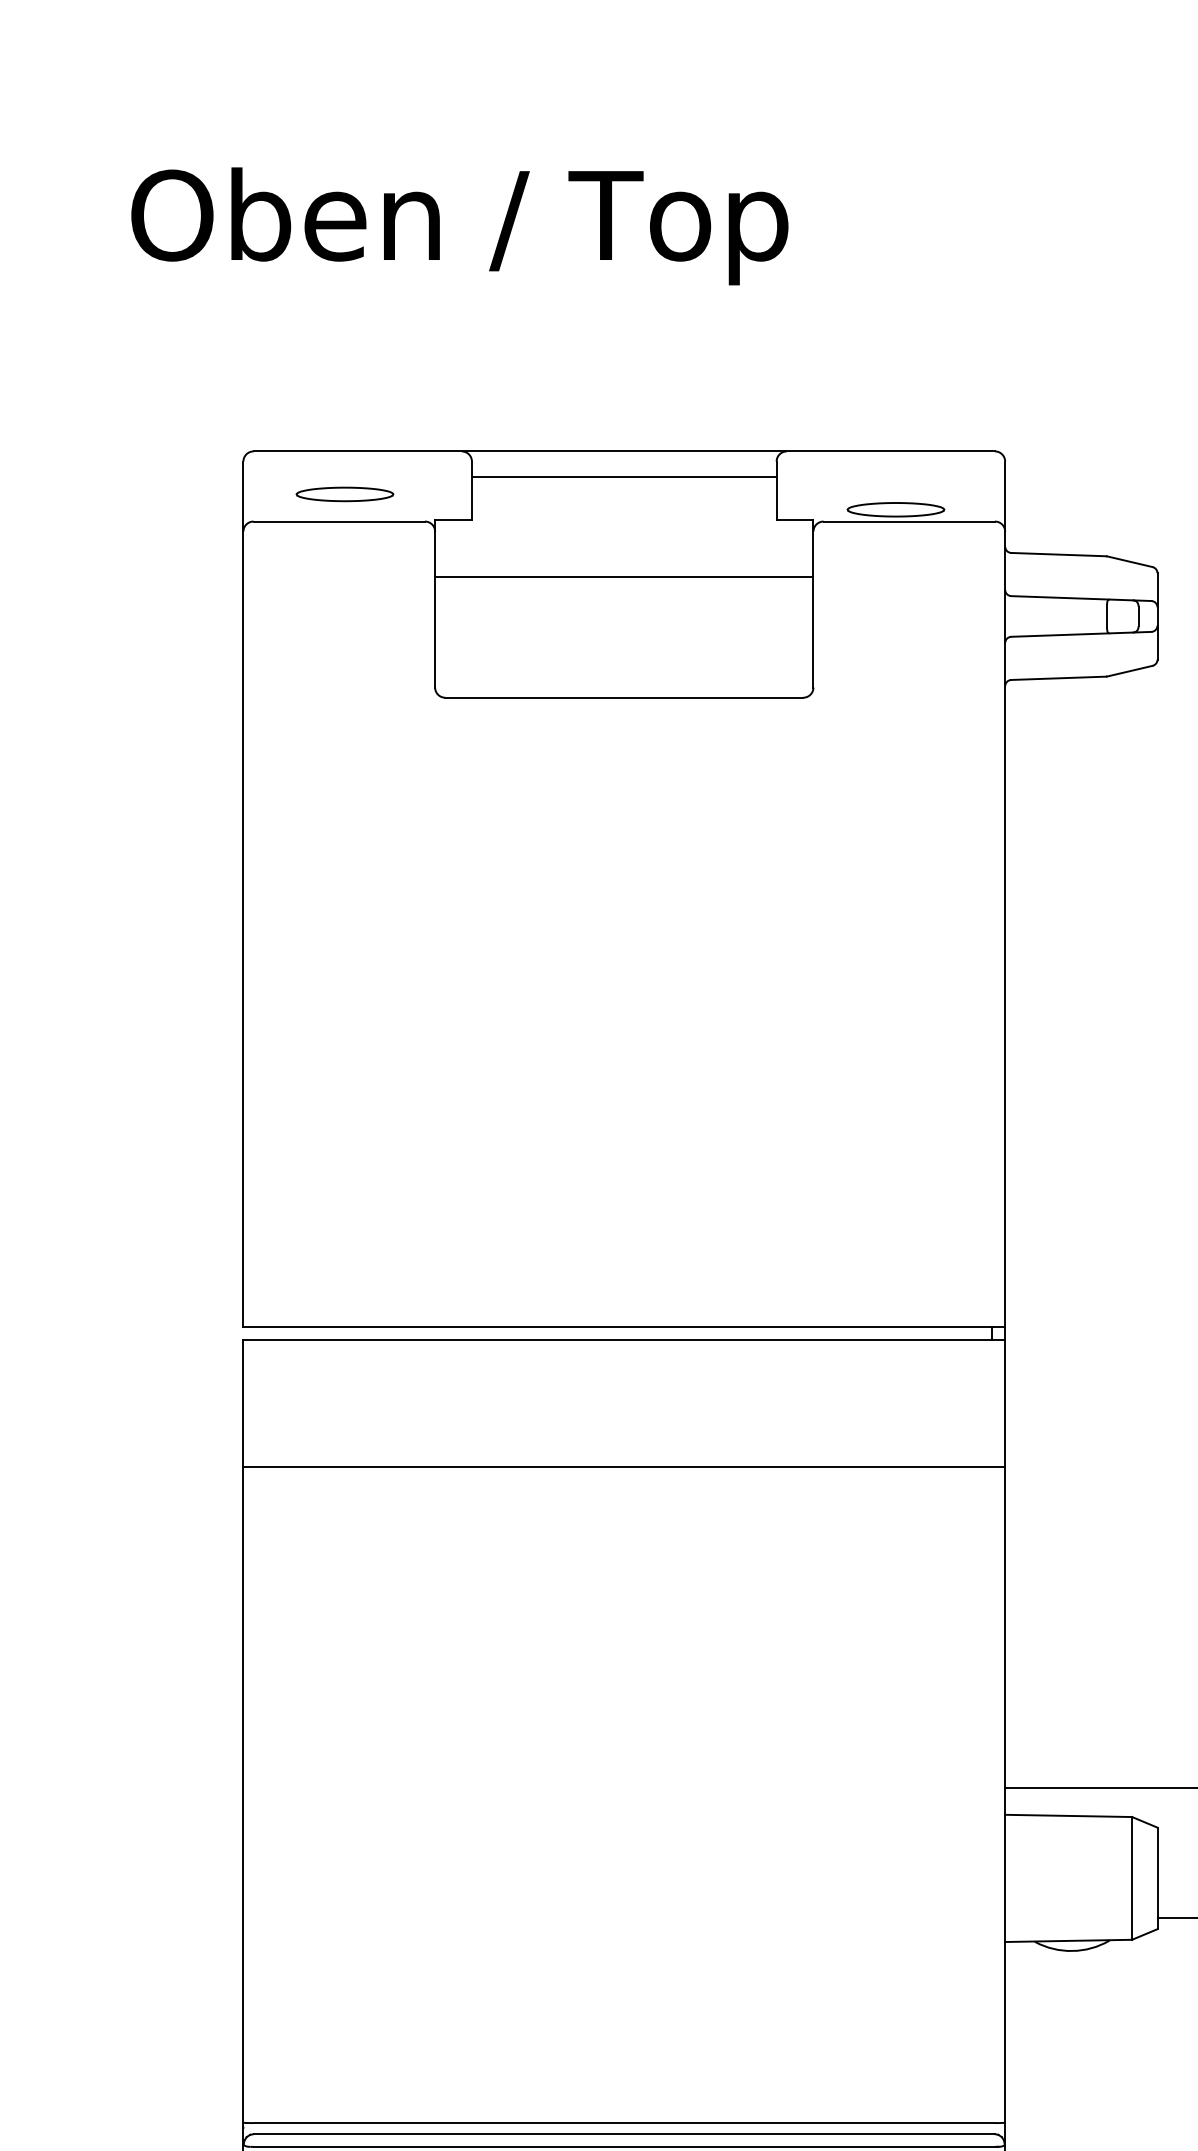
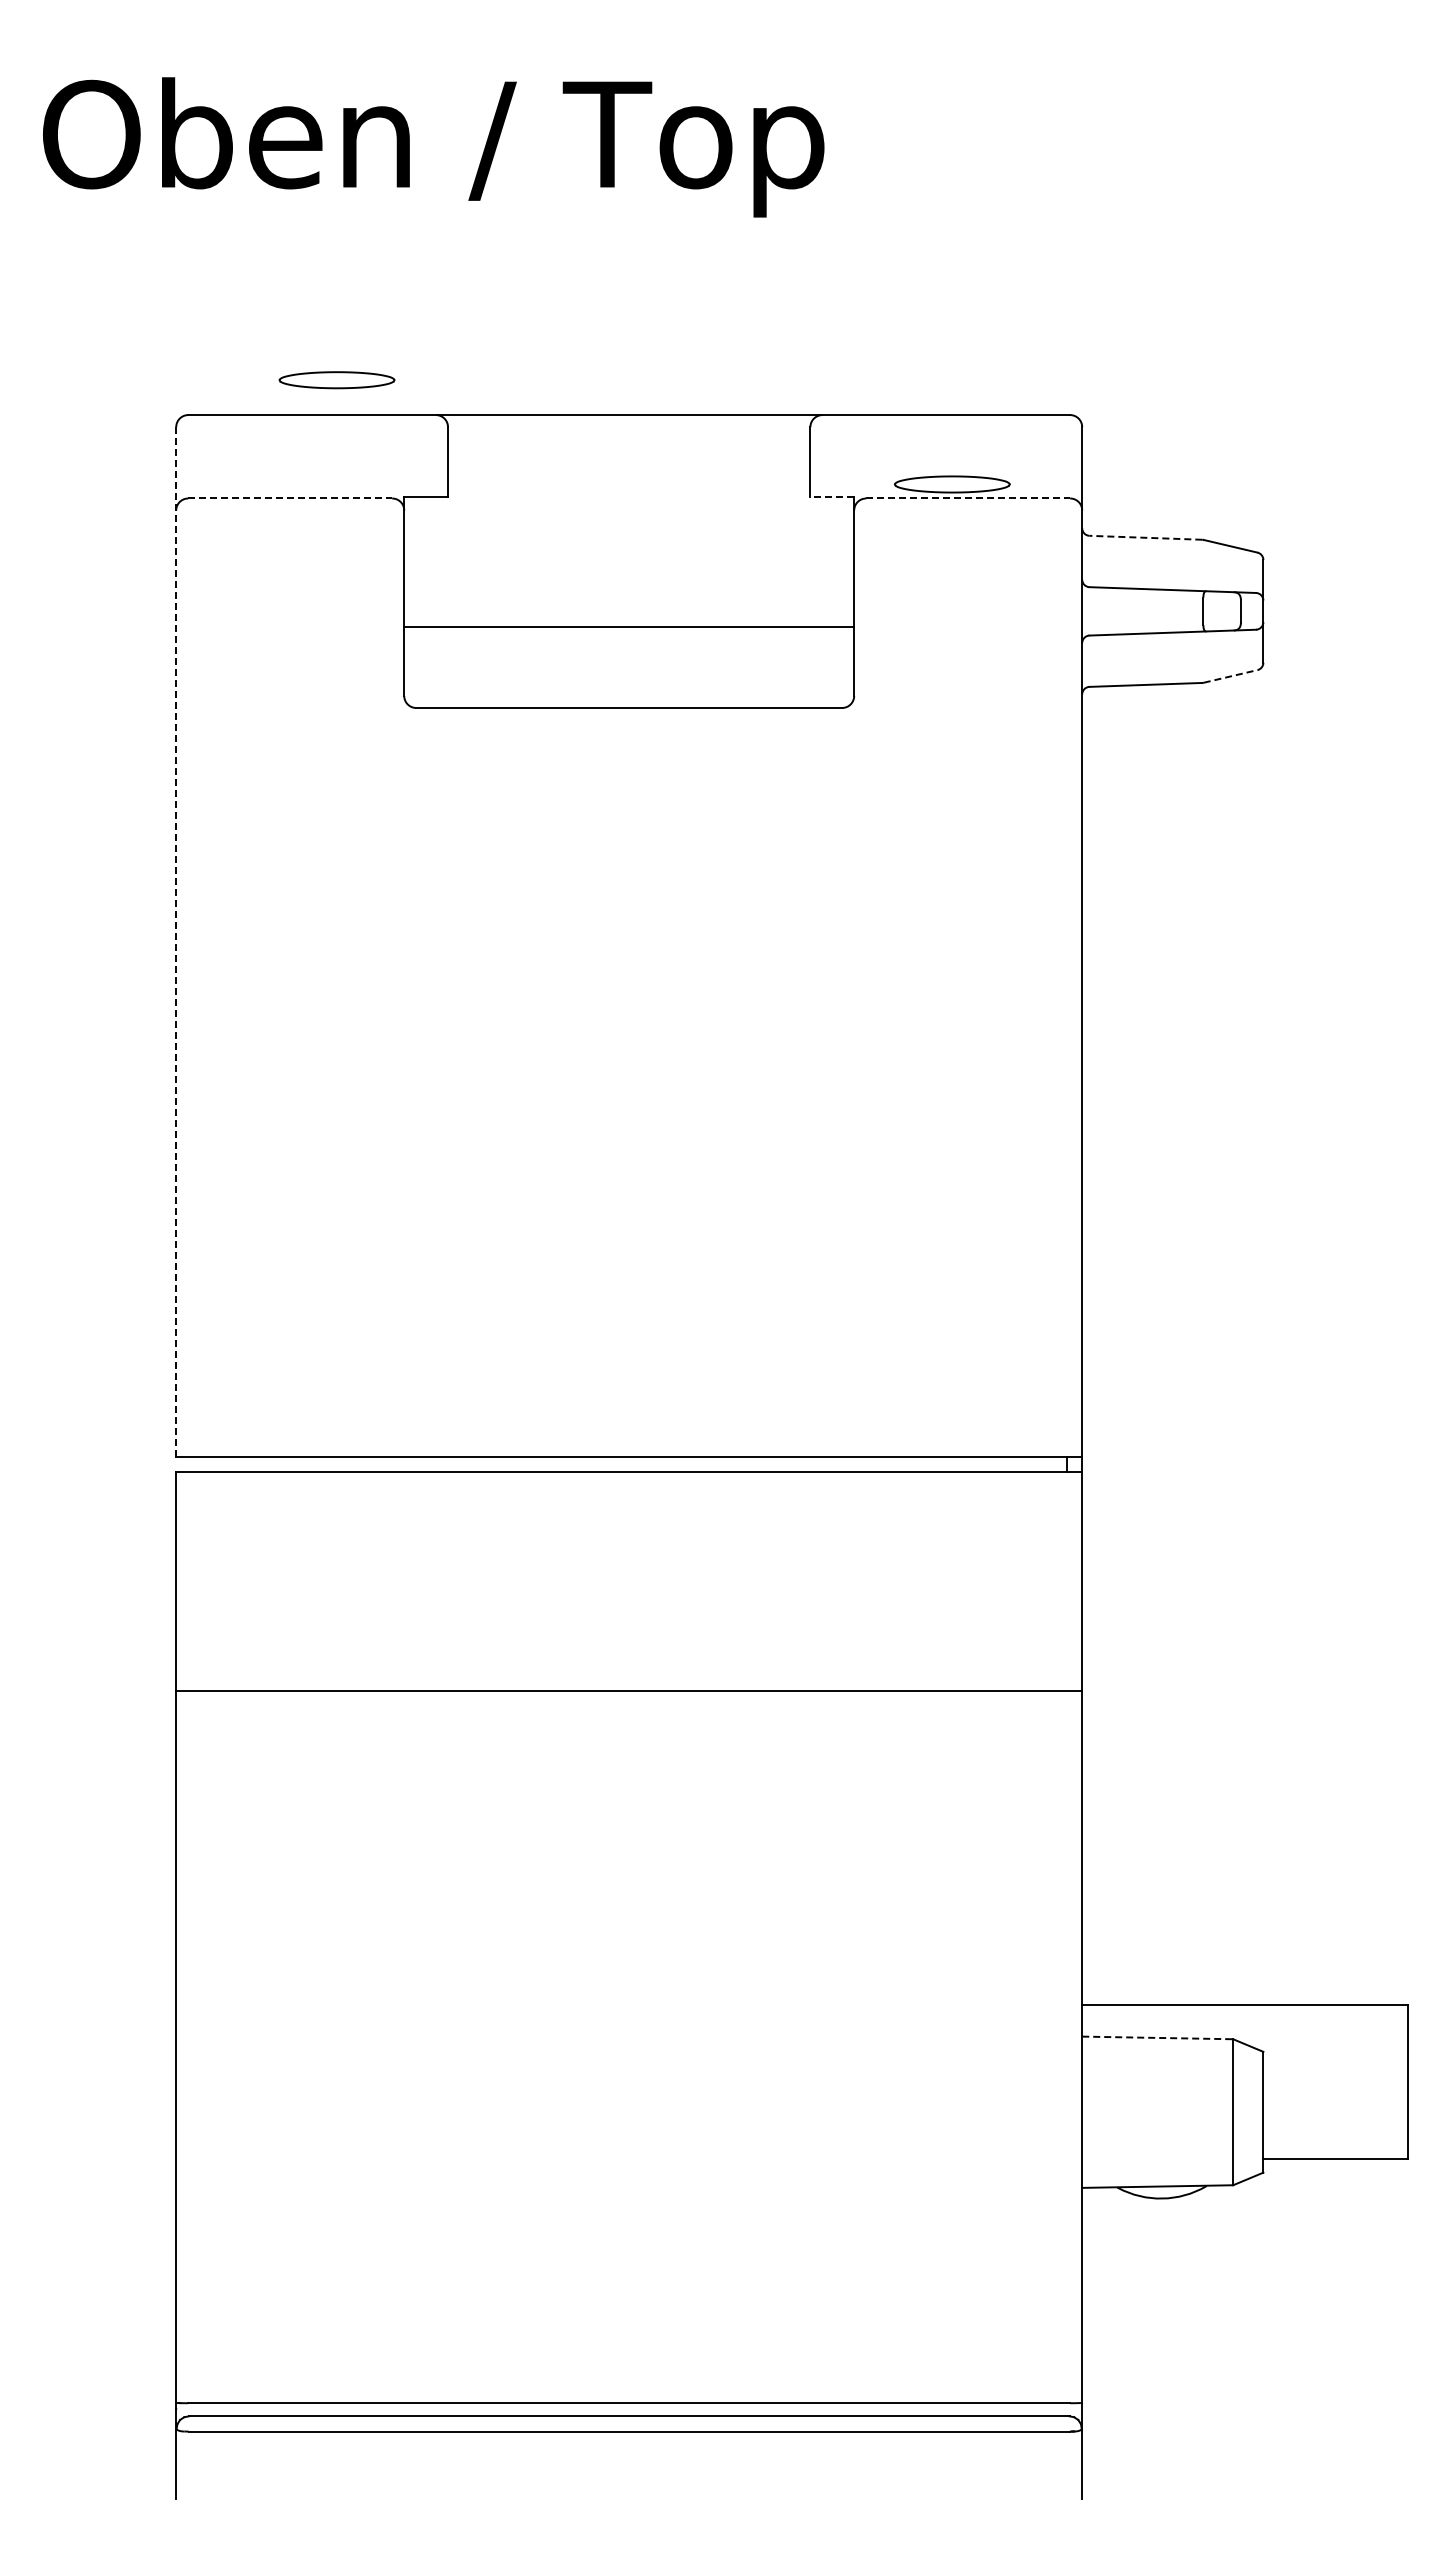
line: (623, 477) -> (628, 445), removed
part: (344, 494) -> (336, 380), moved
line: (795, 519) -> (832, 496), solid -> dashed
line: (339, 521) -> (290, 498), solid -> dashed
line: (909, 521) -> (968, 498), solid -> dashed
line: (1058, 554) -> (1145, 537), solid -> dashed
line: (624, 577) -> (629, 626), moved
line: (1129, 671) -> (1230, 676), solid -> dashed
line: (243, 894) -> (176, 942), solid -> dashed
line: (624, 1467) -> (629, 1691), moved
line: (1068, 1815) -> (1157, 2037), solid -> dashed

